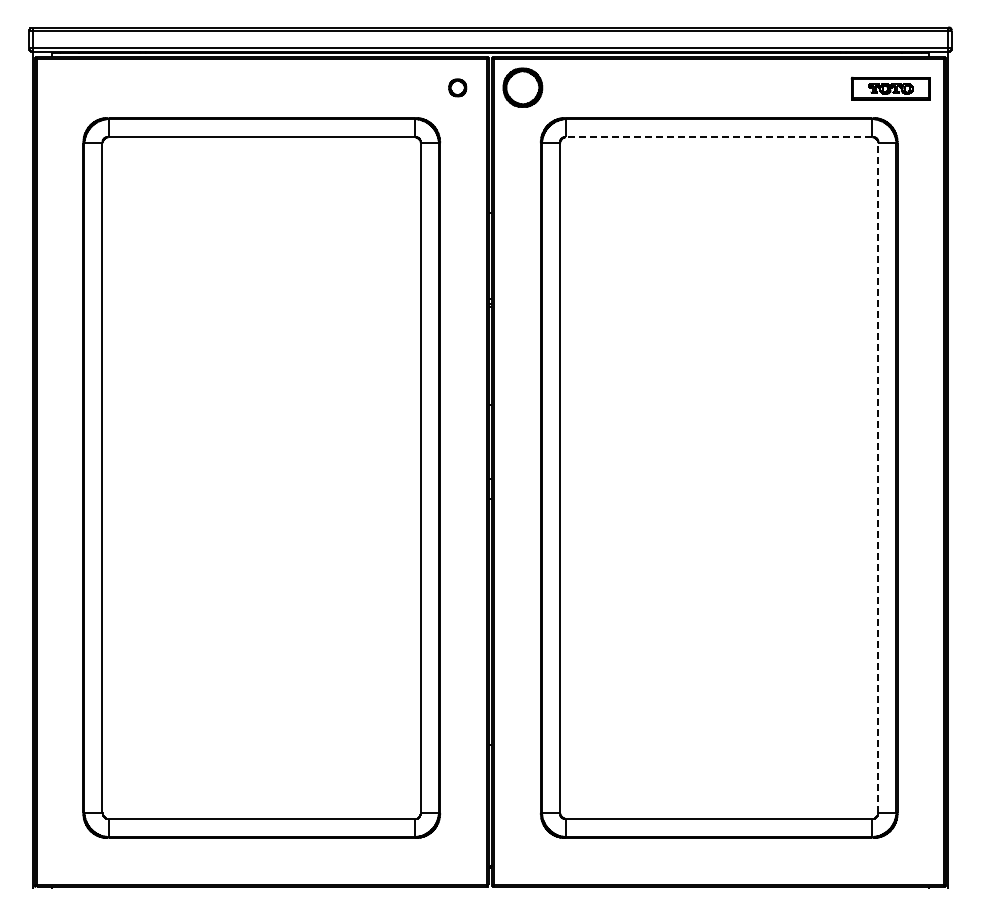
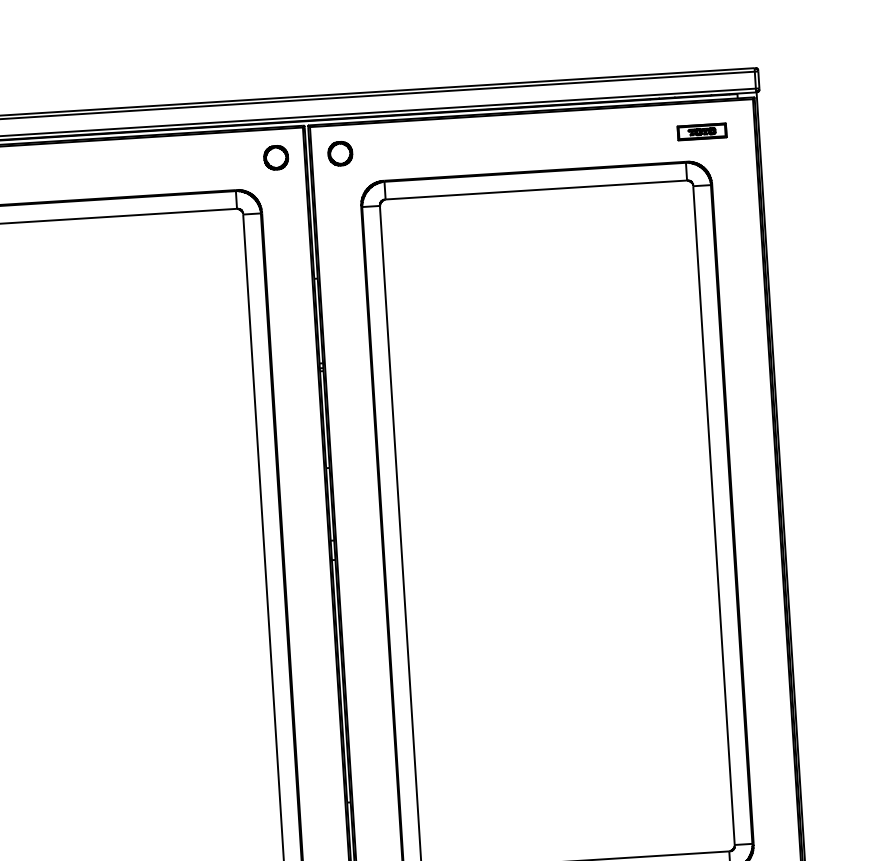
part: (457, 87) -> (275, 157), size x1.43
part: (523, 87) -> (340, 153), size x0.62
part: (890, 88) -> (701, 131), size x0.62
line: (718, 137) -> (535, 190), dashed -> solid
line: (878, 478) -> (714, 516), dashed -> solid

